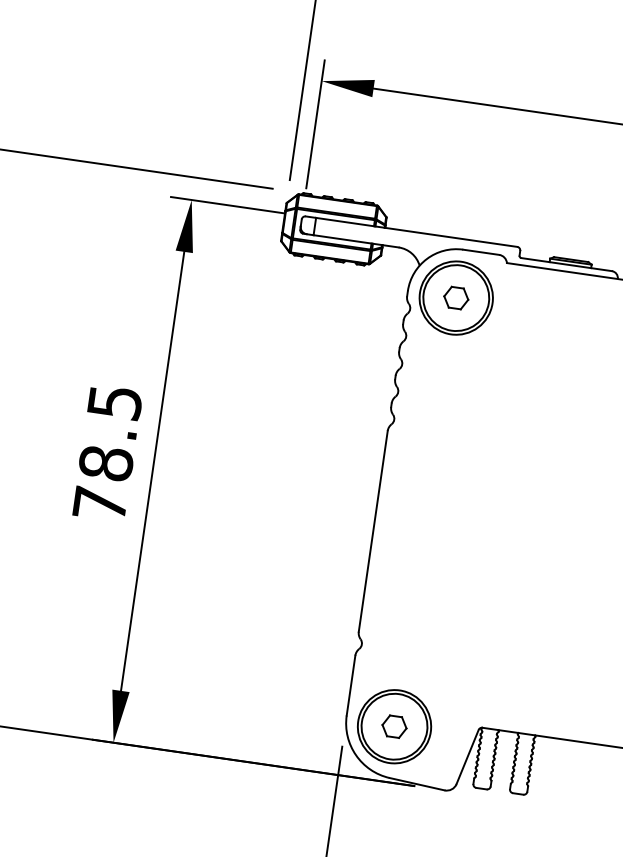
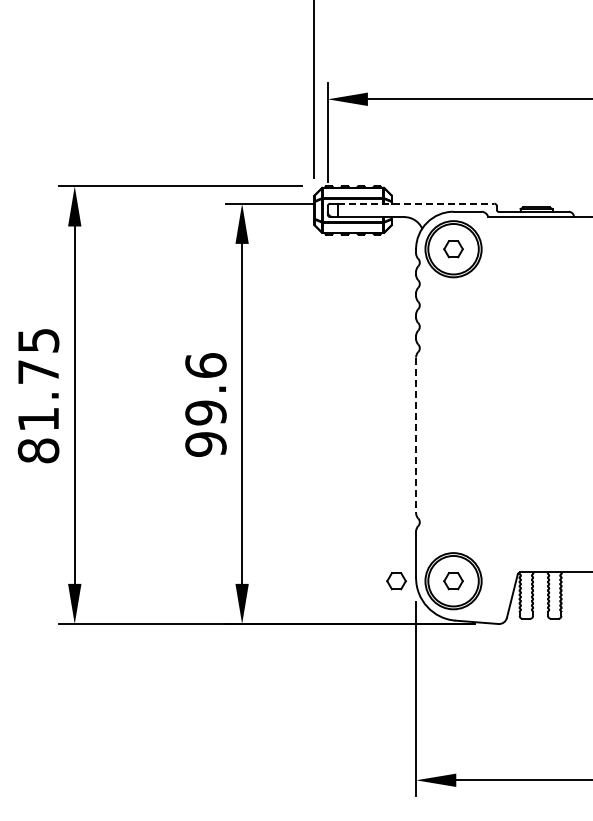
line: (416, 232) -> (416, 203), solid -> dashed
text: (107, 452) -> (205, 404), 78.5 -> 99.6
line: (373, 531) -> (416, 435), solid -> dashed
part: (320, 716) -> (396, 581), added

